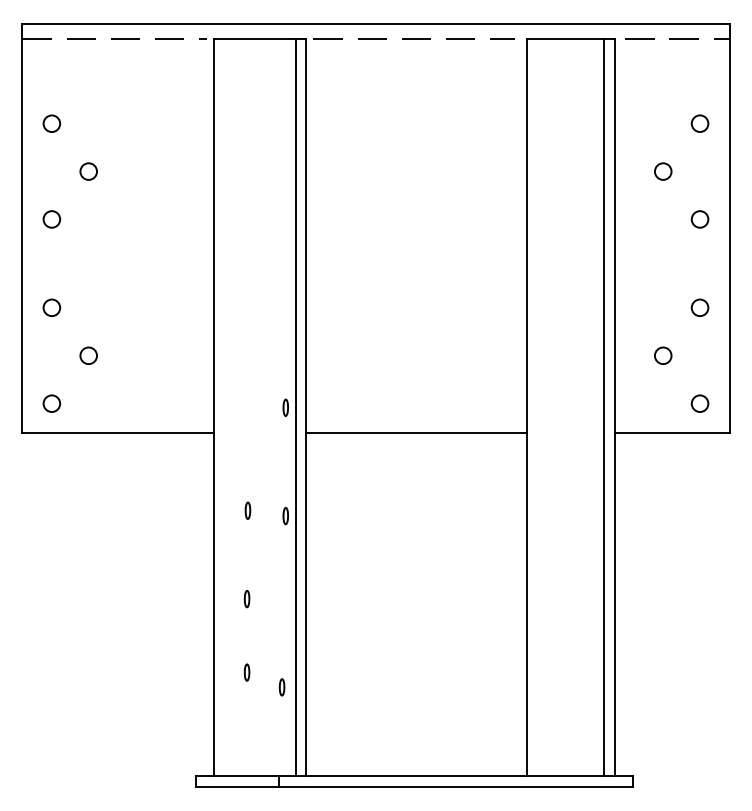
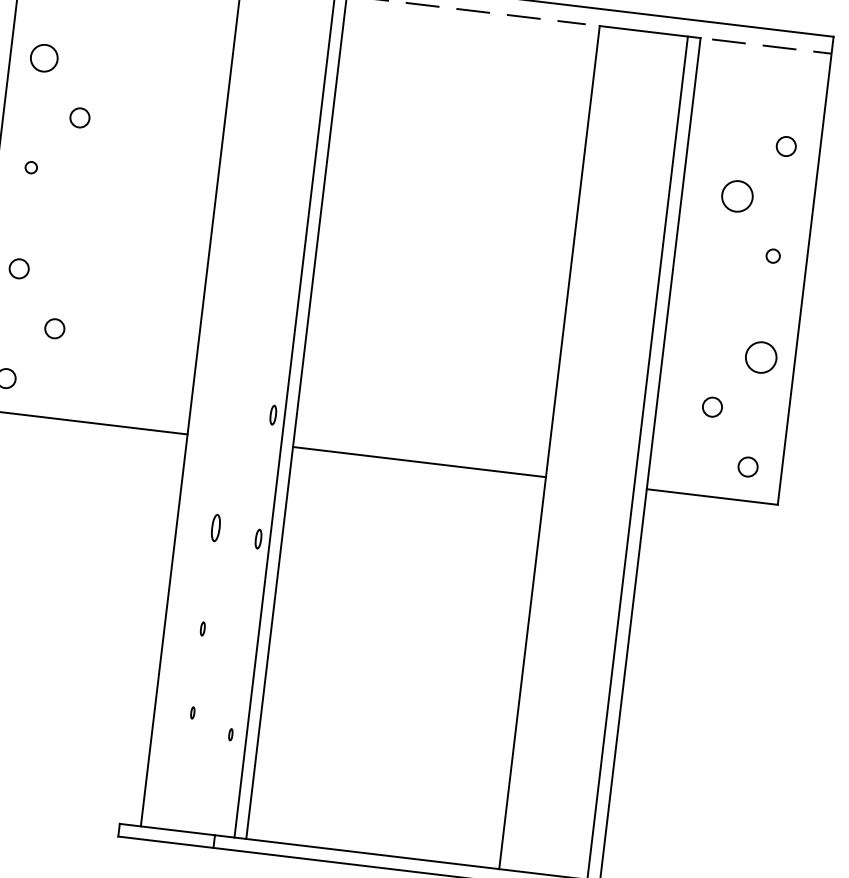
circle: (51, 123) -> (43, 57), size x1.4
circle: (663, 171) -> (737, 196), size x1.6
circle: (51, 219) -> (30, 167), size x0.6
circle: (699, 219) -> (772, 256), size x0.7
circle: (699, 307) -> (760, 356), size x1.6
part: (247, 510) -> (215, 527), size x1.4
part: (246, 599) -> (202, 629), size x0.7
part: (246, 672) -> (192, 712), size x0.6
part: (281, 687) -> (230, 734), size x0.6

